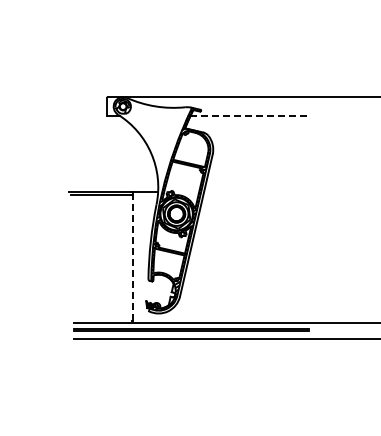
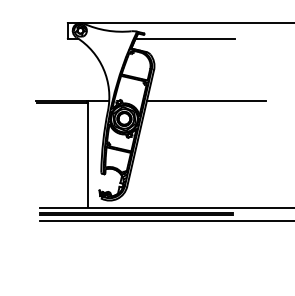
line: (251, 116) -> (185, 38), dashed -> solid
line: (276, 192) -> (206, 101), added
line: (132, 257) -> (88, 154), dashed -> solid

